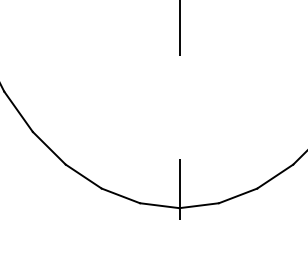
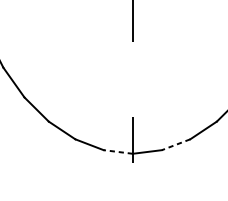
line: (237, 196) -> (175, 145), solid -> dashed
line: (159, 205) -> (118, 151), solid -> dashed

